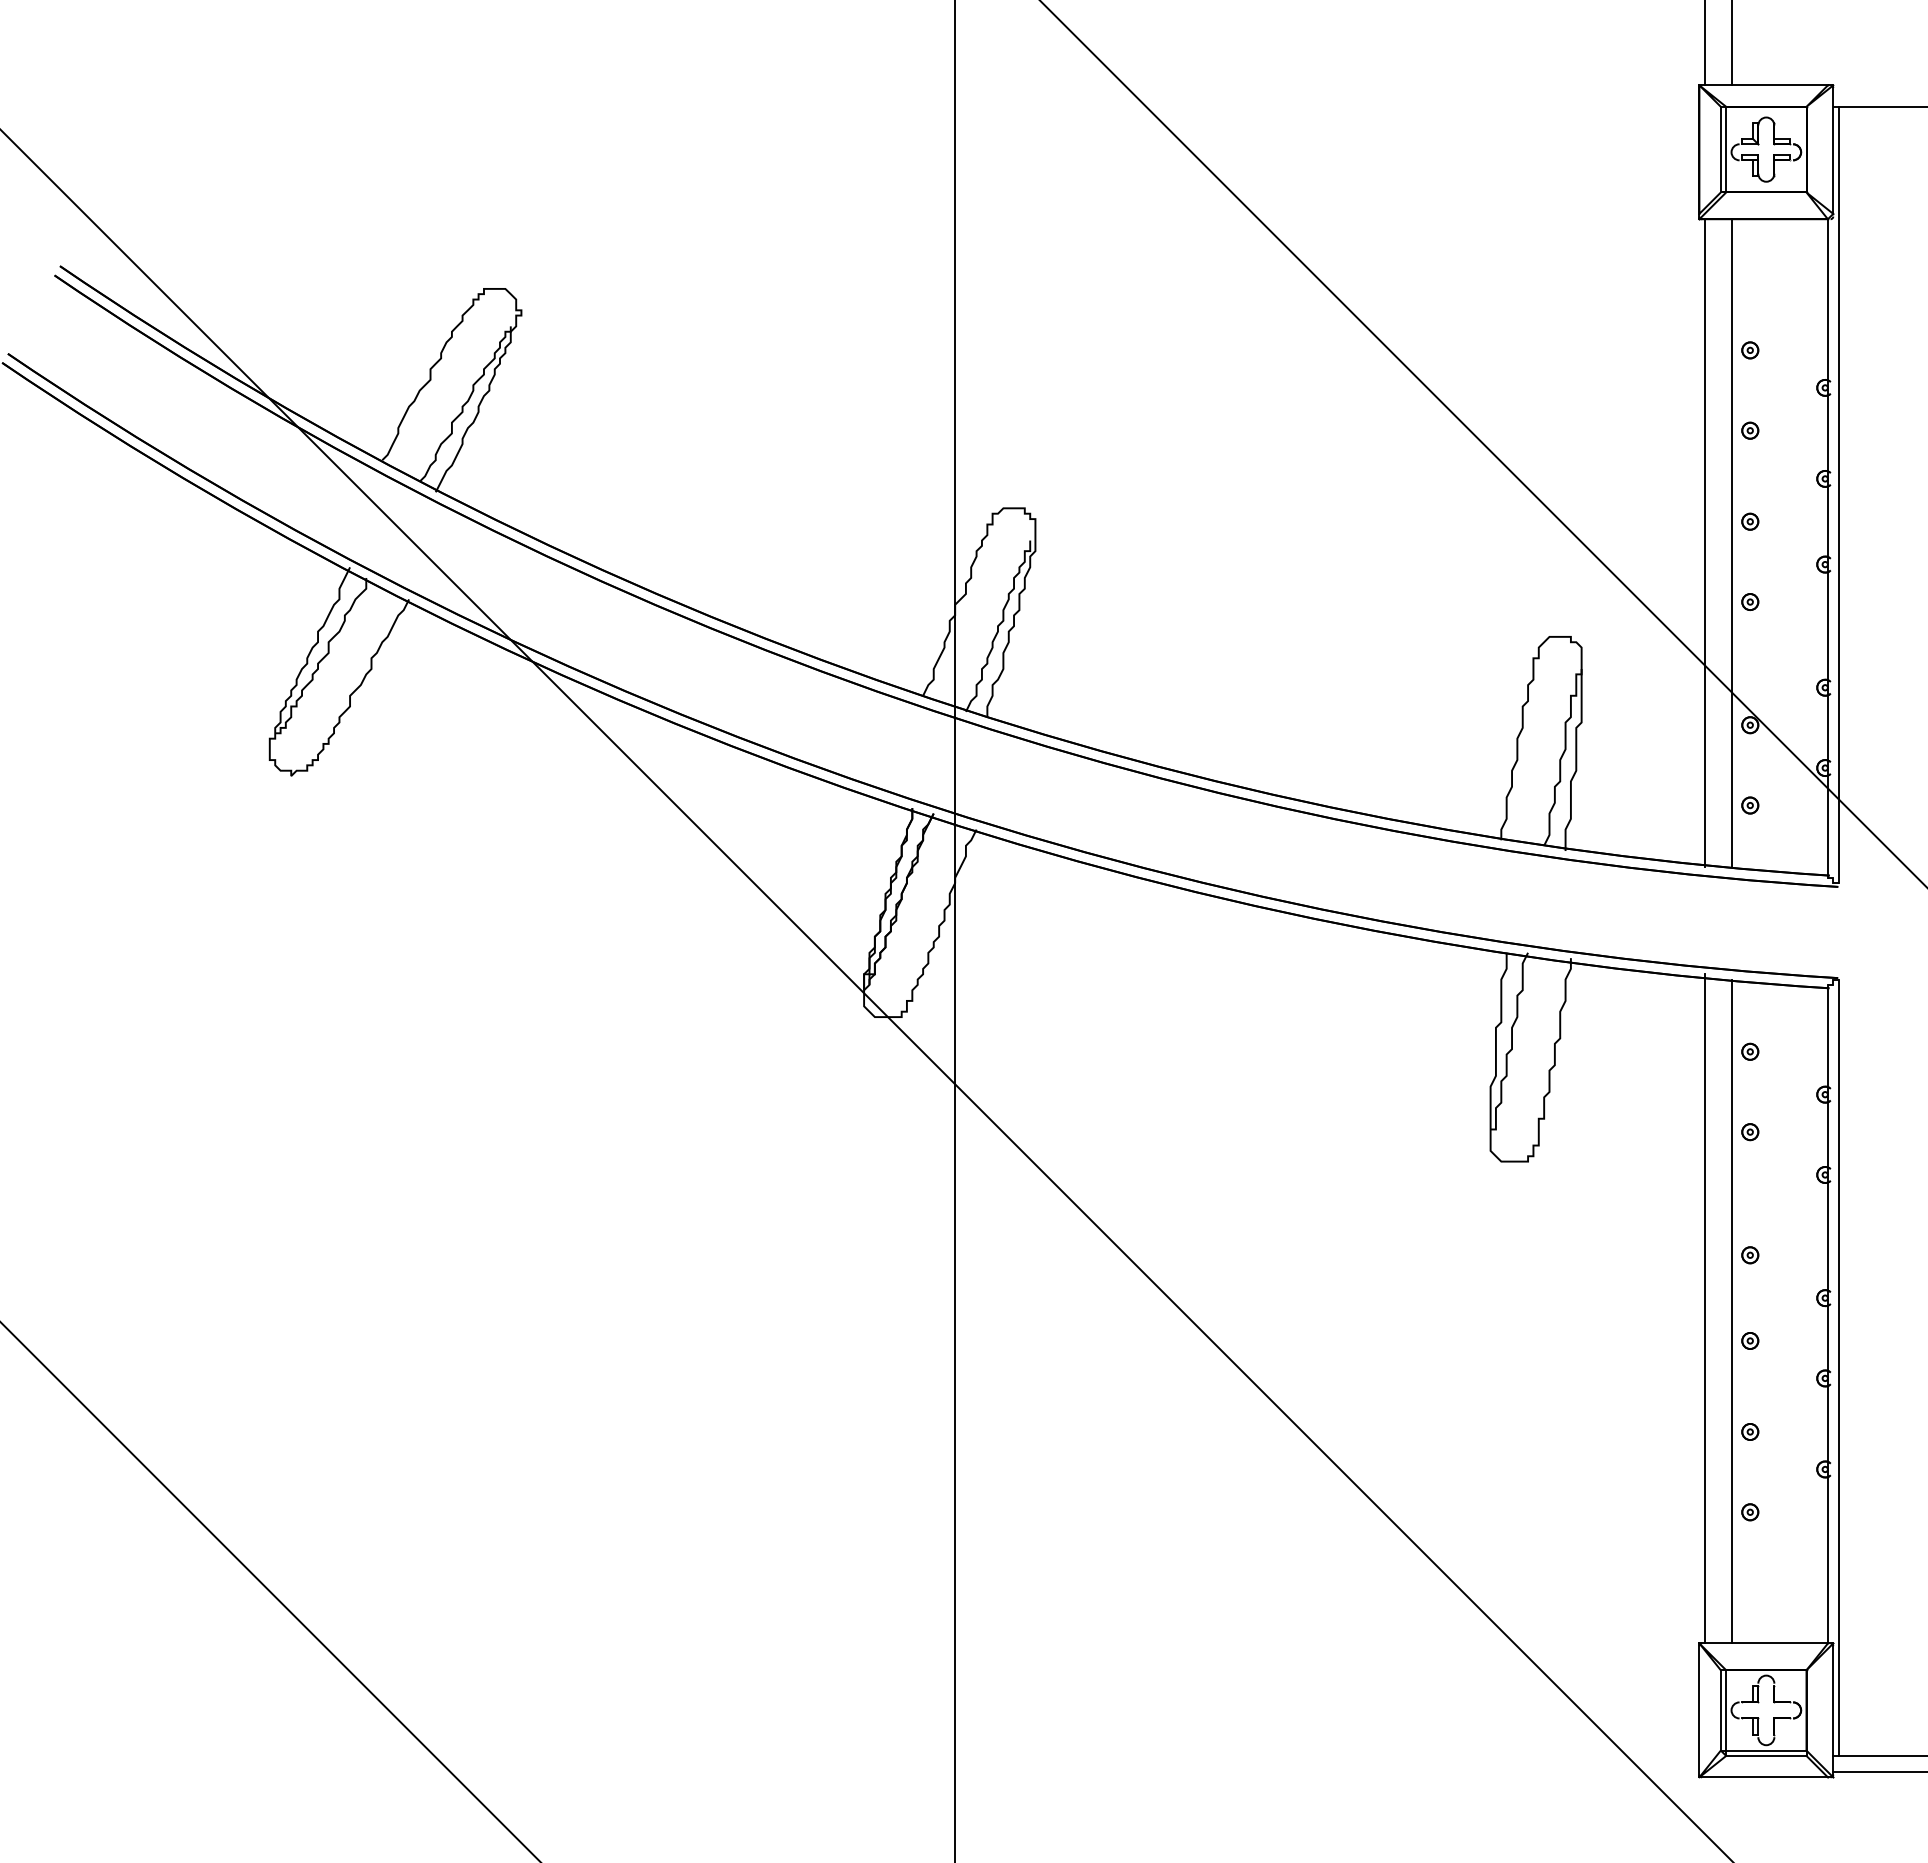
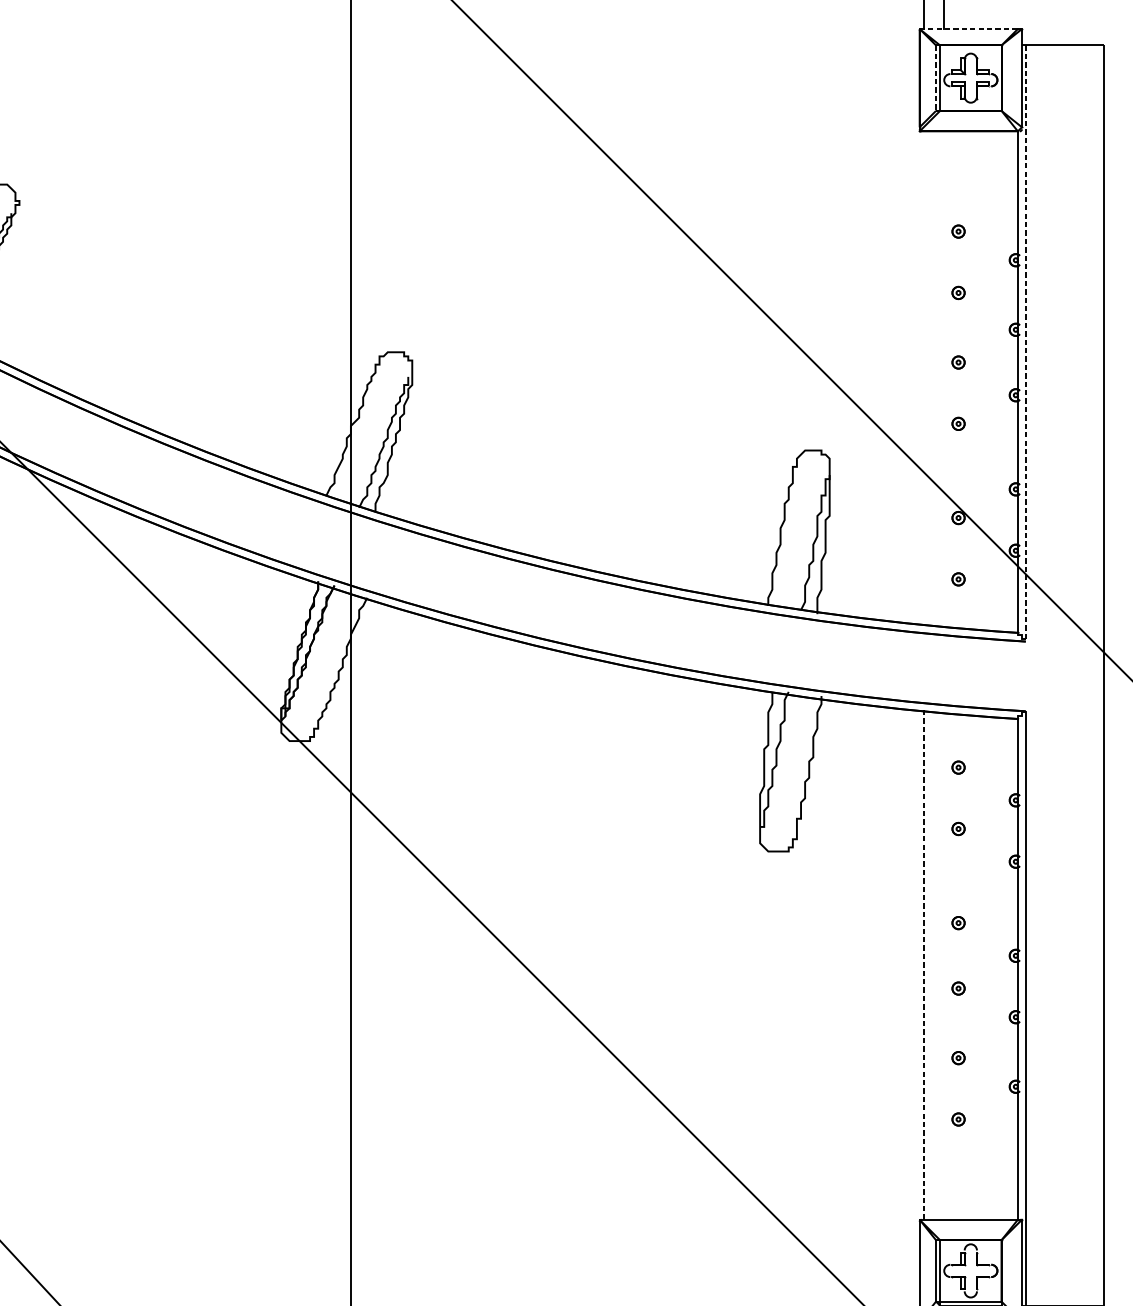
line: (1764, 85) -> (969, 29), solid -> dashed
line: (1720, 149) -> (935, 78), solid -> dashed
line: (1838, 495) -> (1025, 342), solid -> dashed
line: (1704, 543) -> (923, 379), removed
line: (1731, 543) -> (944, 379), removed
line: (1704, 1308) -> (923, 963), solid -> dashed
line: (1731, 1311) -> (944, 966), removed

